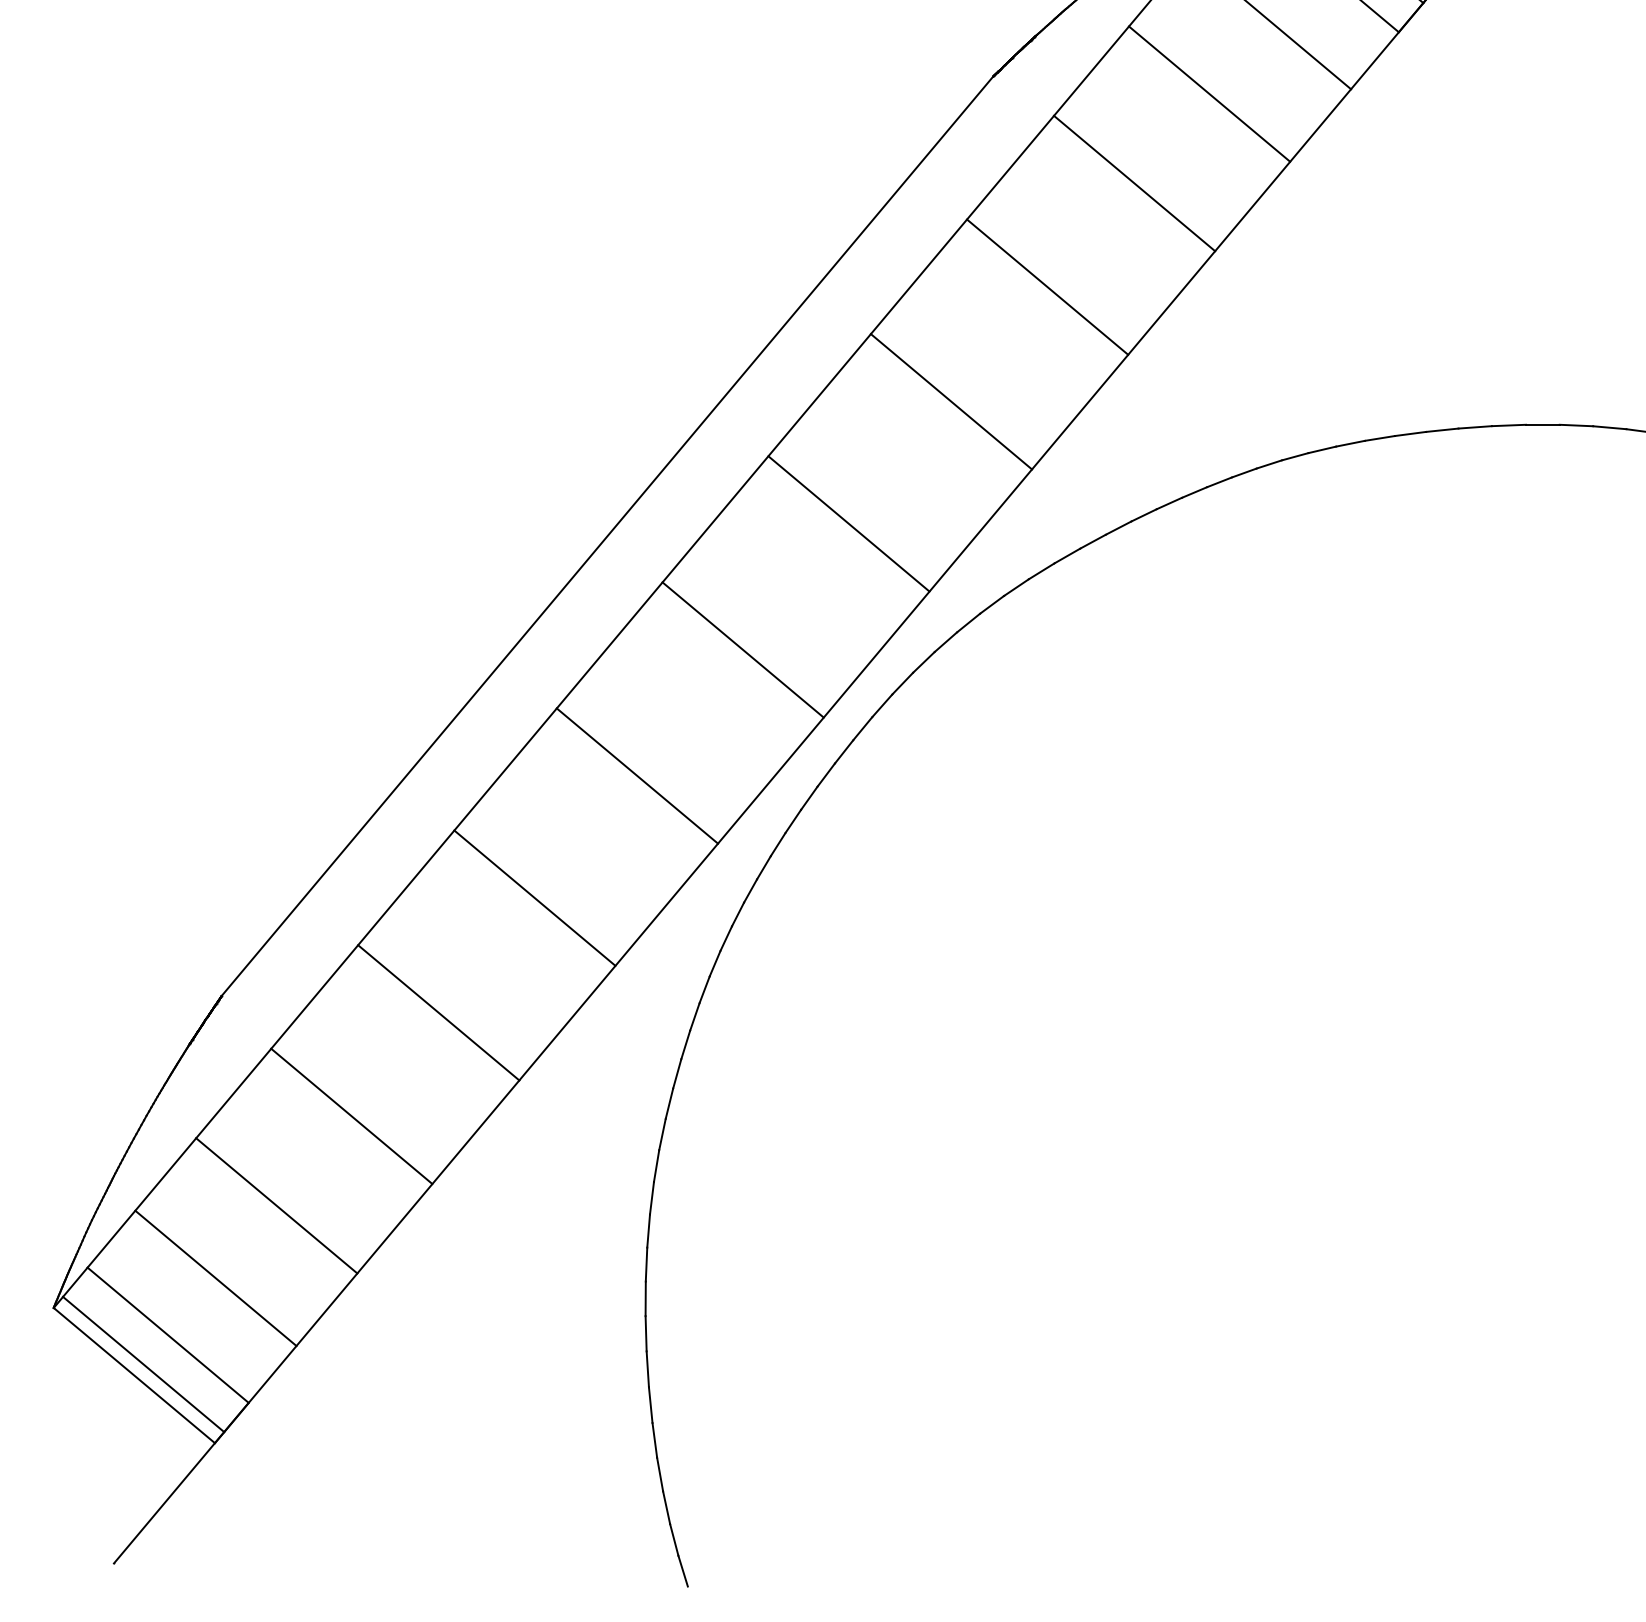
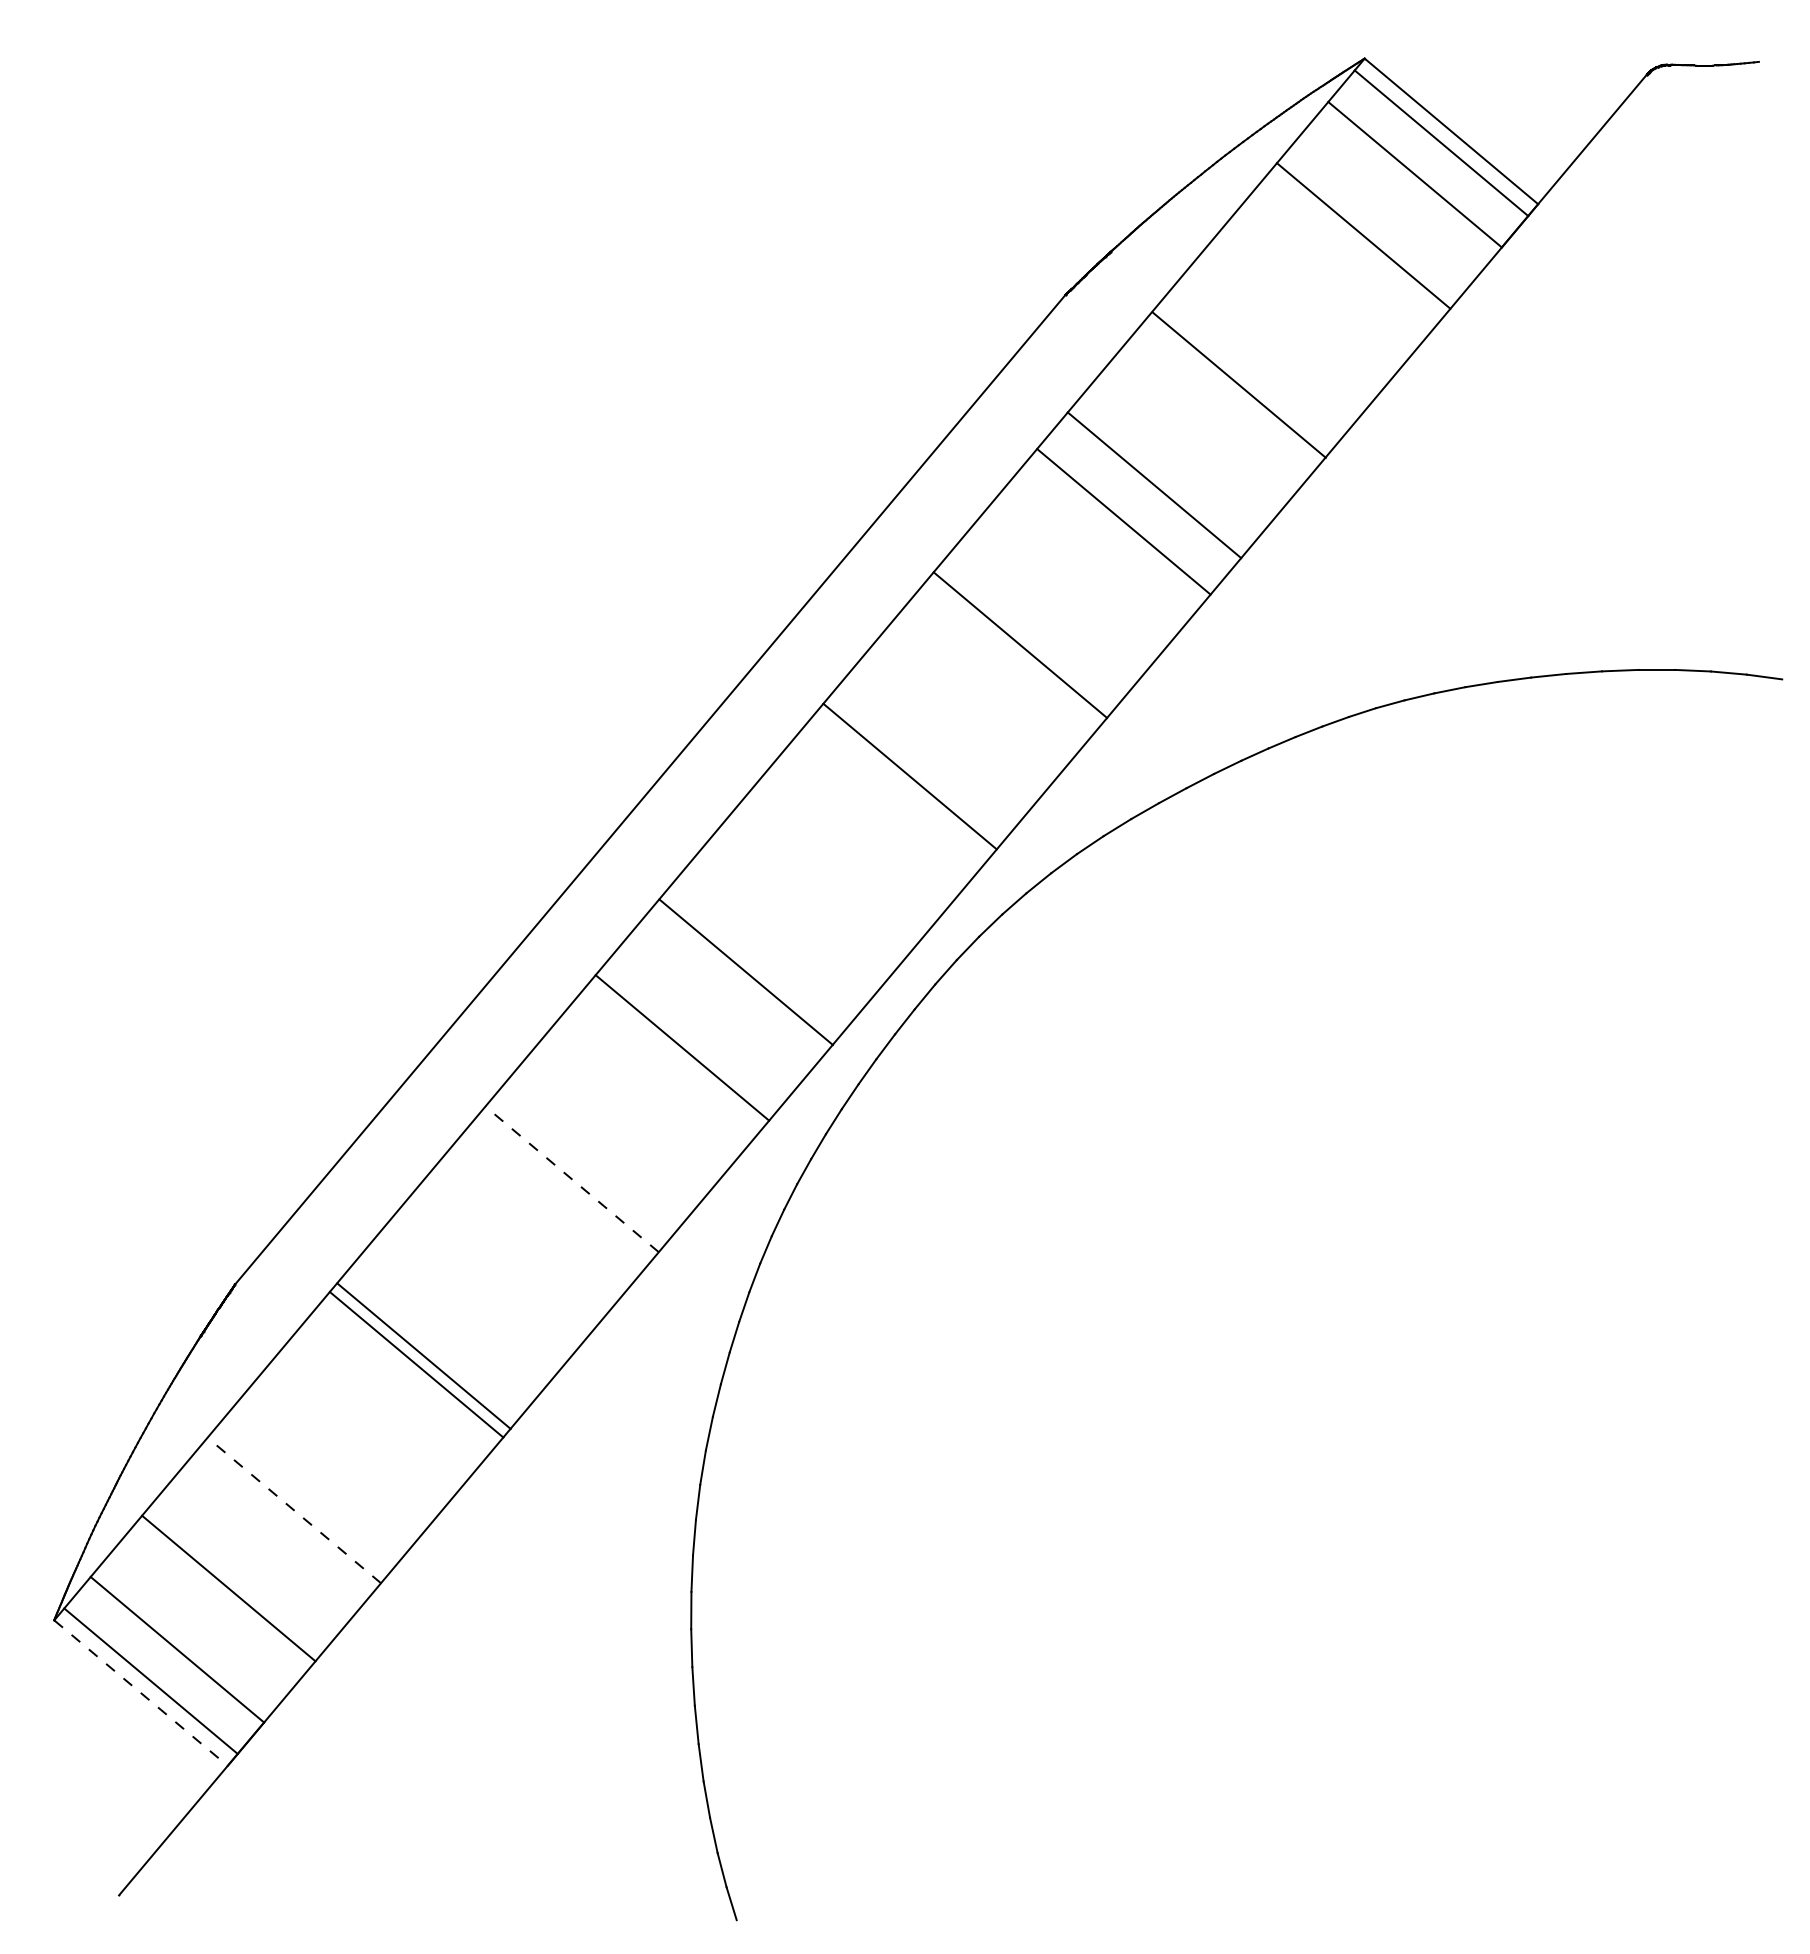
line: (1208, 93) -> (1238, 384), moved
line: (1134, 183) -> (1154, 485), moved
line: (742, 650) -> (745, 972), moved
line: (534, 898) -> (571, 1179), solid -> dashed
line: (438, 1012) -> (416, 1364), moved
line: (351, 1115) -> (423, 1355), moved
line: (276, 1205) -> (293, 1510), solid -> dashed
line: (134, 1375) -> (141, 1693), solid -> dashed

